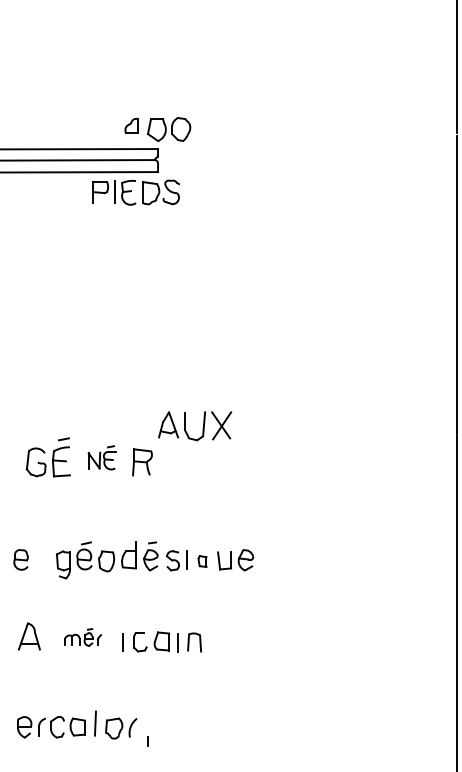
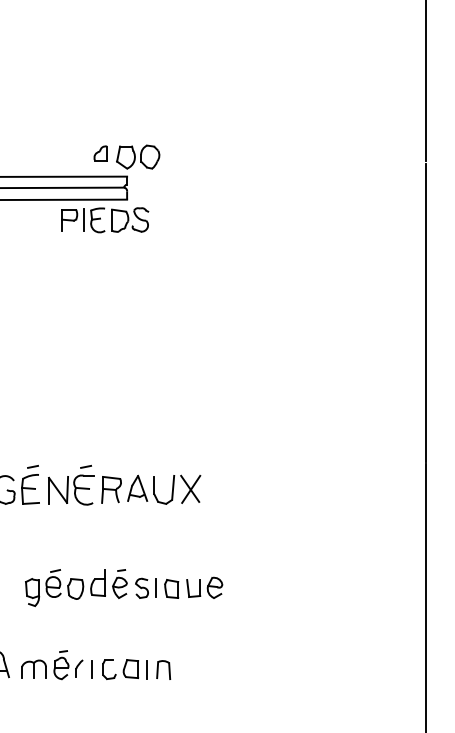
part: (202, 427) -> (171, 491), moved
part: (101, 457) -> (70, 485), size x1.67
part: (202, 561) -> (171, 589), size x1.67
part: (83, 637) -> (52, 665), size x1.67

